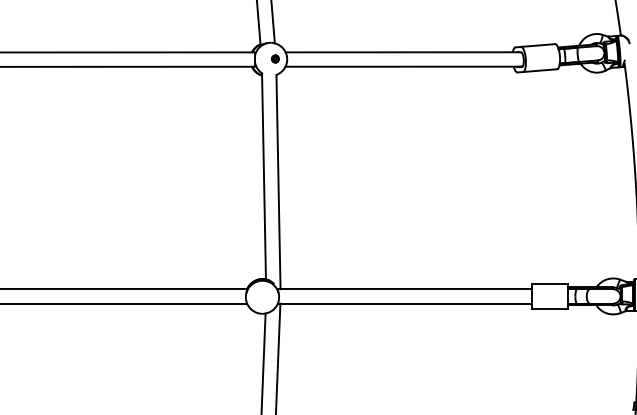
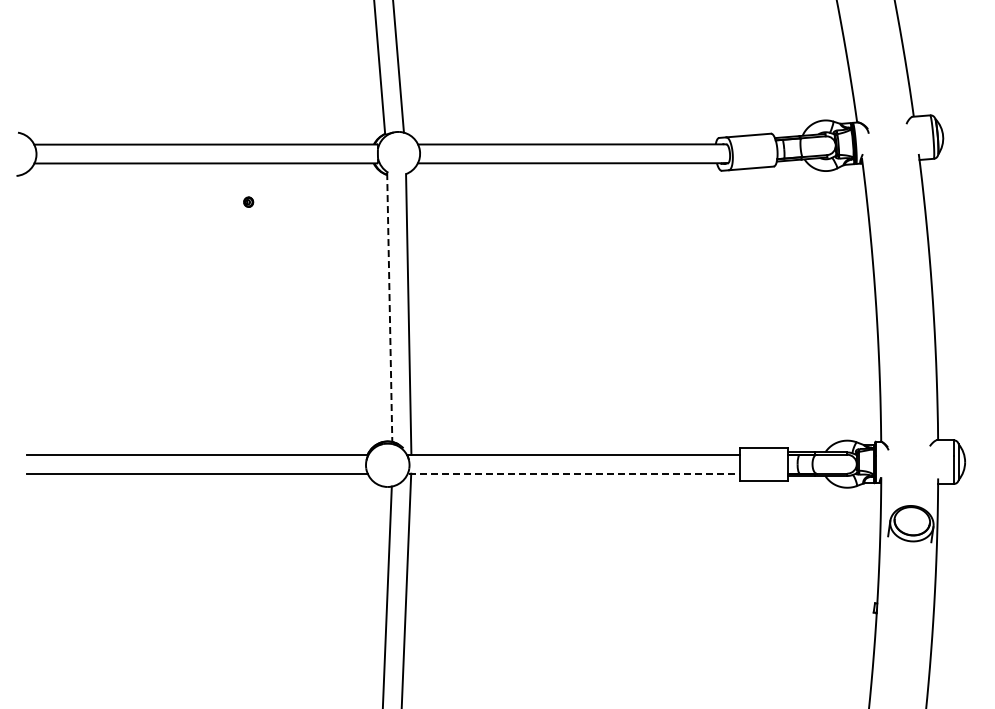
part: (275, 58) -> (248, 201), moved
line: (263, 176) -> (389, 307), solid -> dashed
line: (405, 303) -> (574, 473), solid -> dashed

